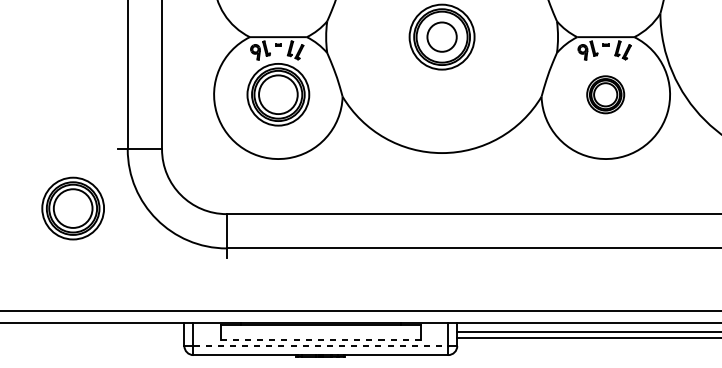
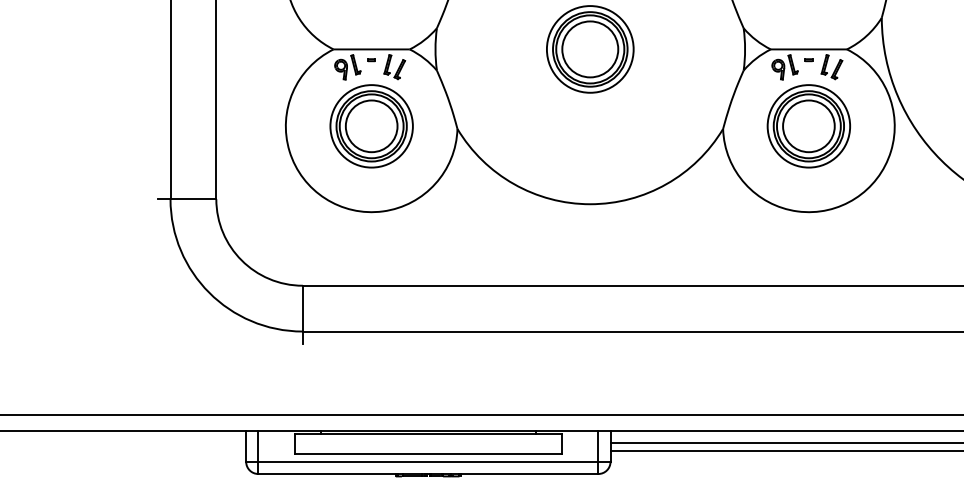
circle: (442, 37) -> (590, 49), size x1.43
part: (605, 94) -> (808, 126), size x1.67
part: (73, 208) -> (97, 278), removed
line: (320, 339) -> (428, 453), dashed -> solid
line: (320, 345) -> (428, 461), dashed -> solid

